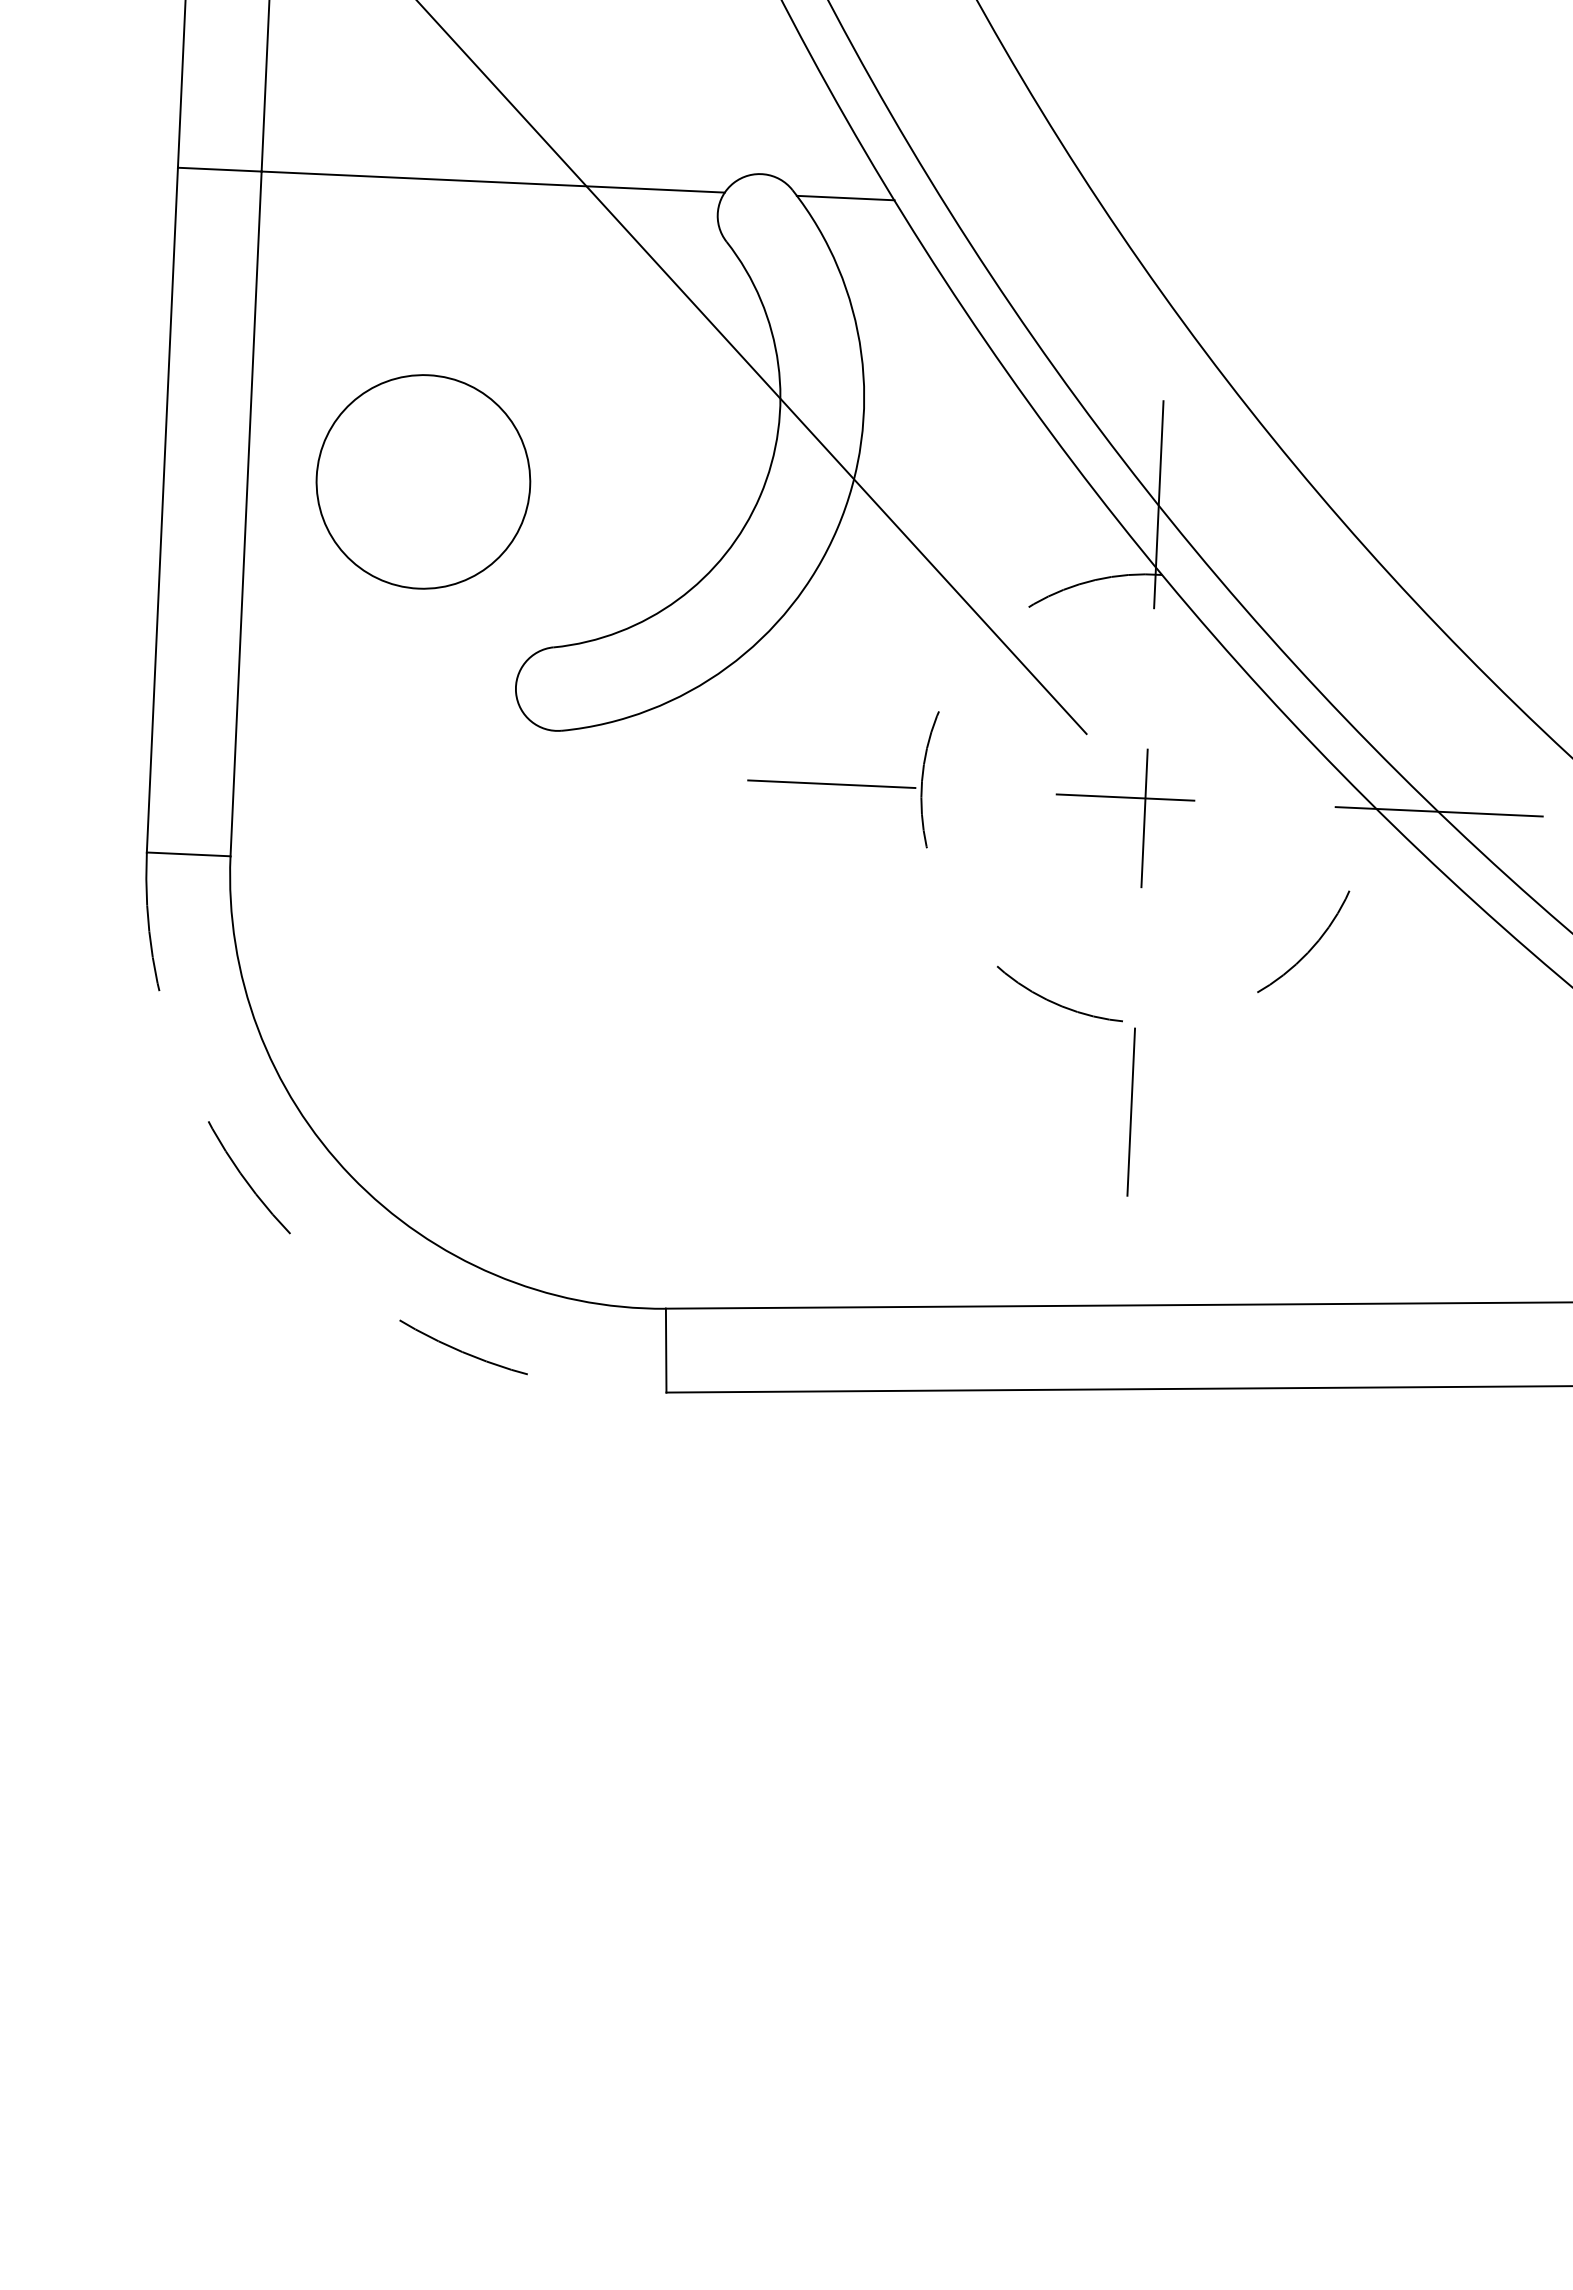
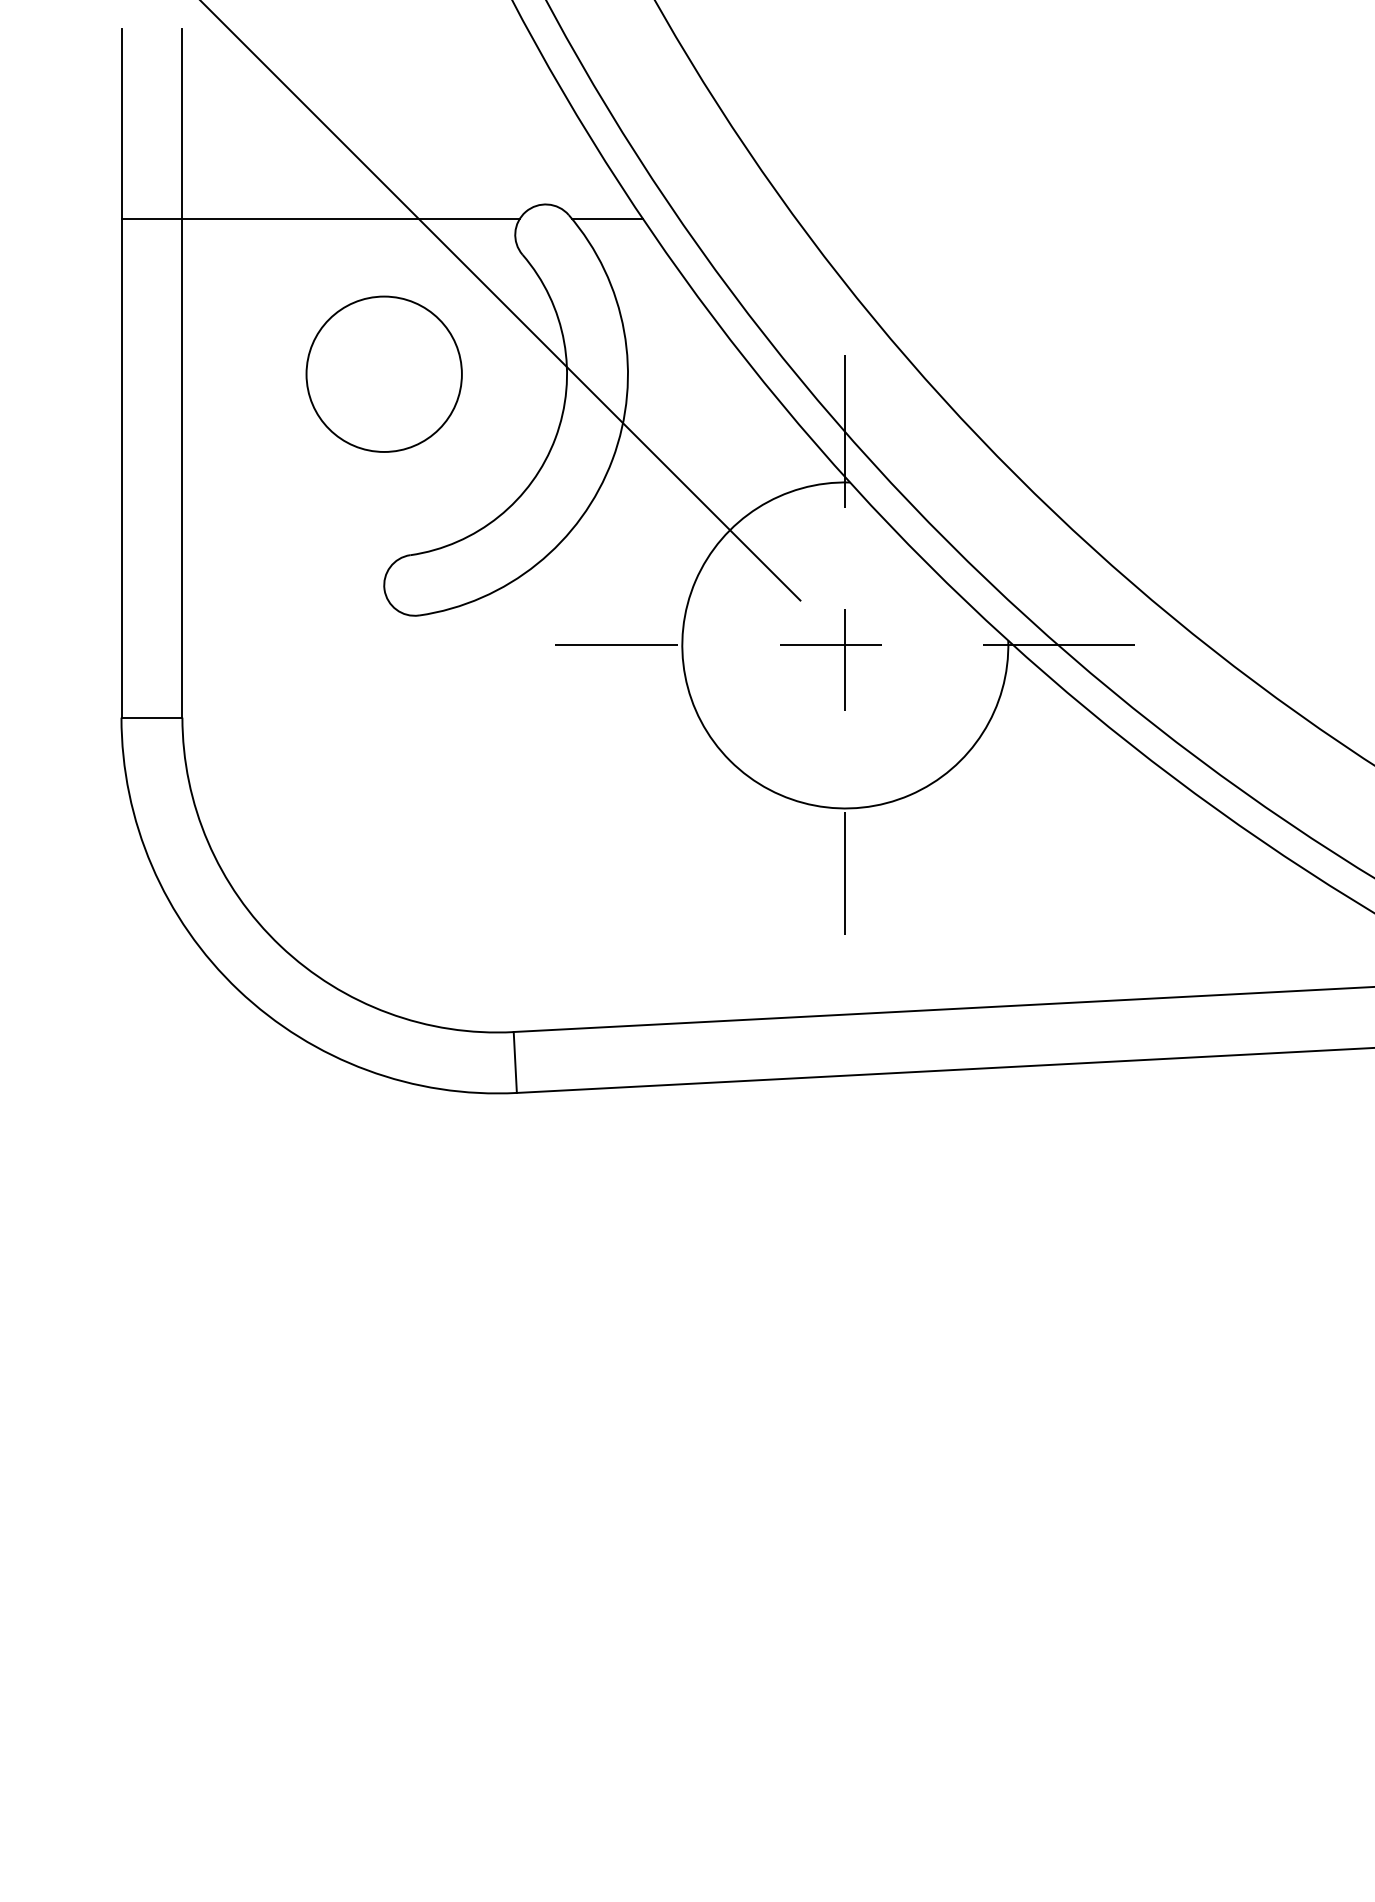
circle: (422, 480) -> (383, 373), moved
arc: (980, 949) -> (730, 760), dashed -> solid
arc: (290, 1234) -> (238, 990), dashed -> solid

